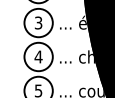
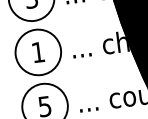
text: (38, 56) -> (38, 51), 4 -> 1

